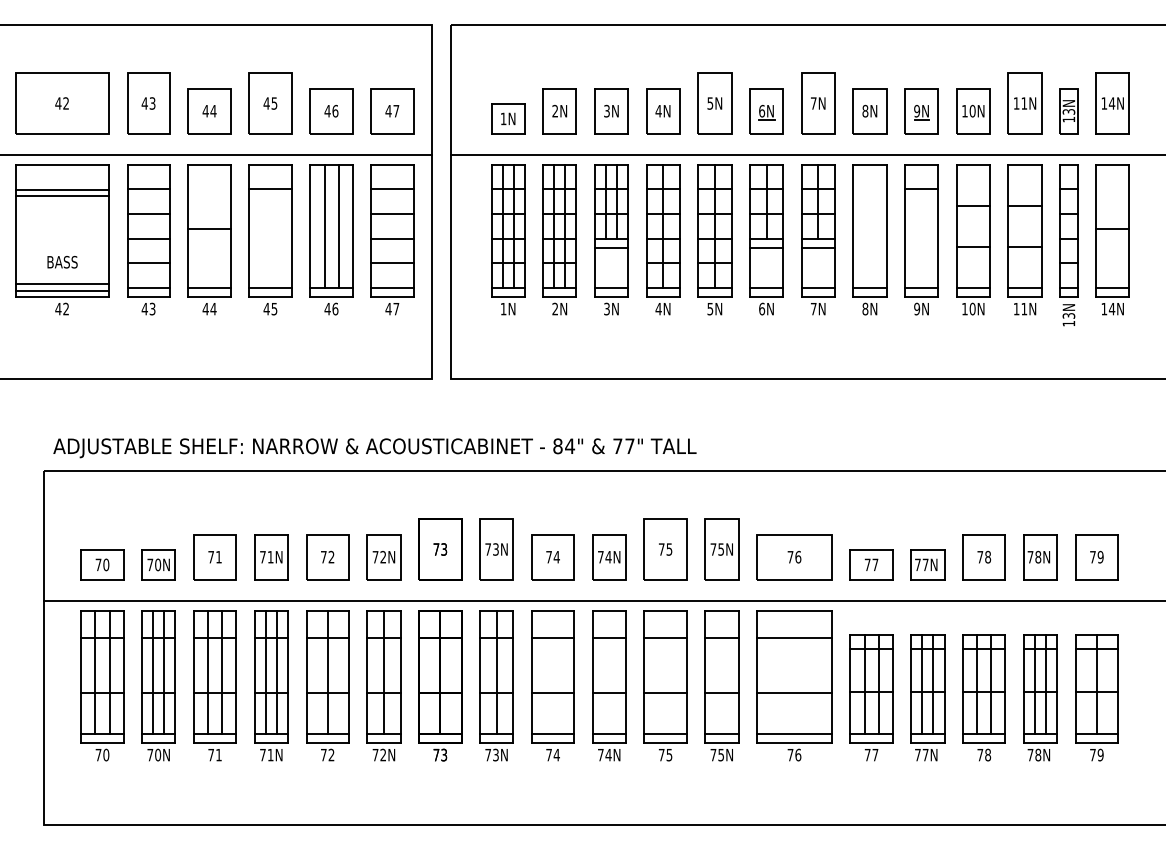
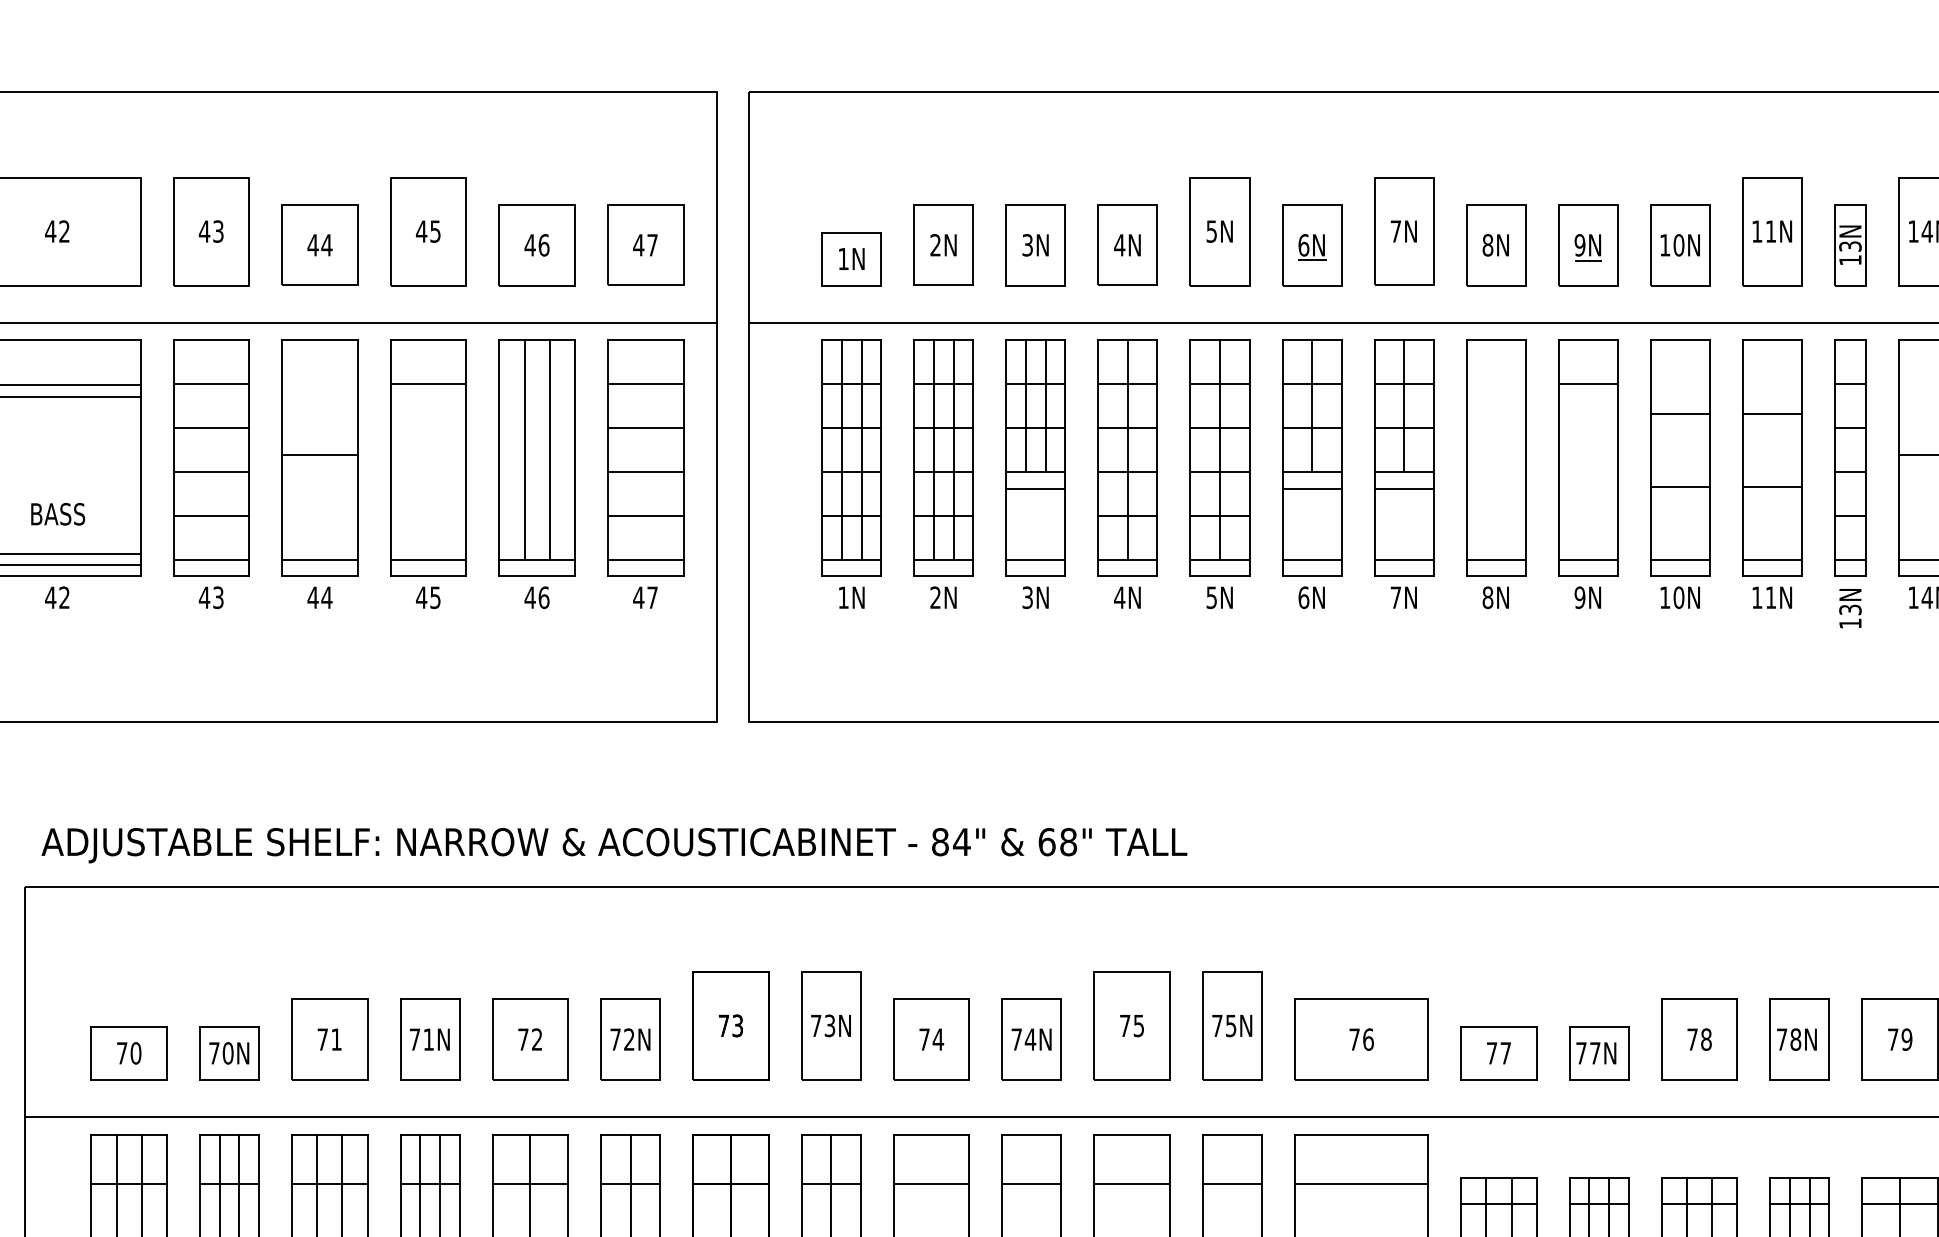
text: (623, 446) -> (1057, 842), 77" -> 68"

